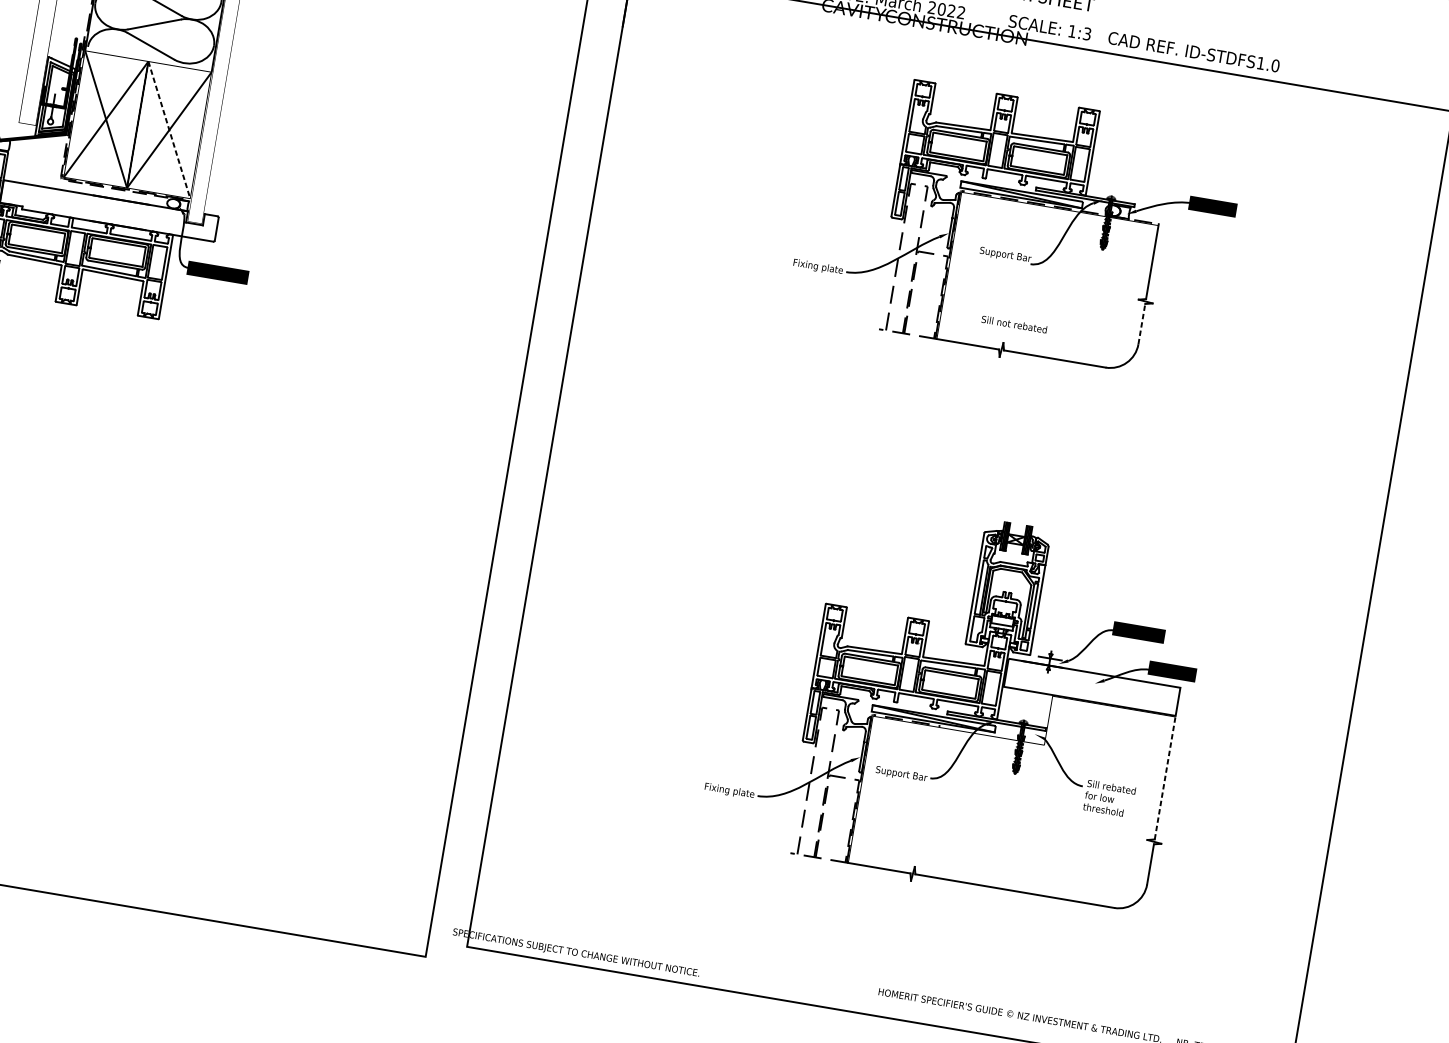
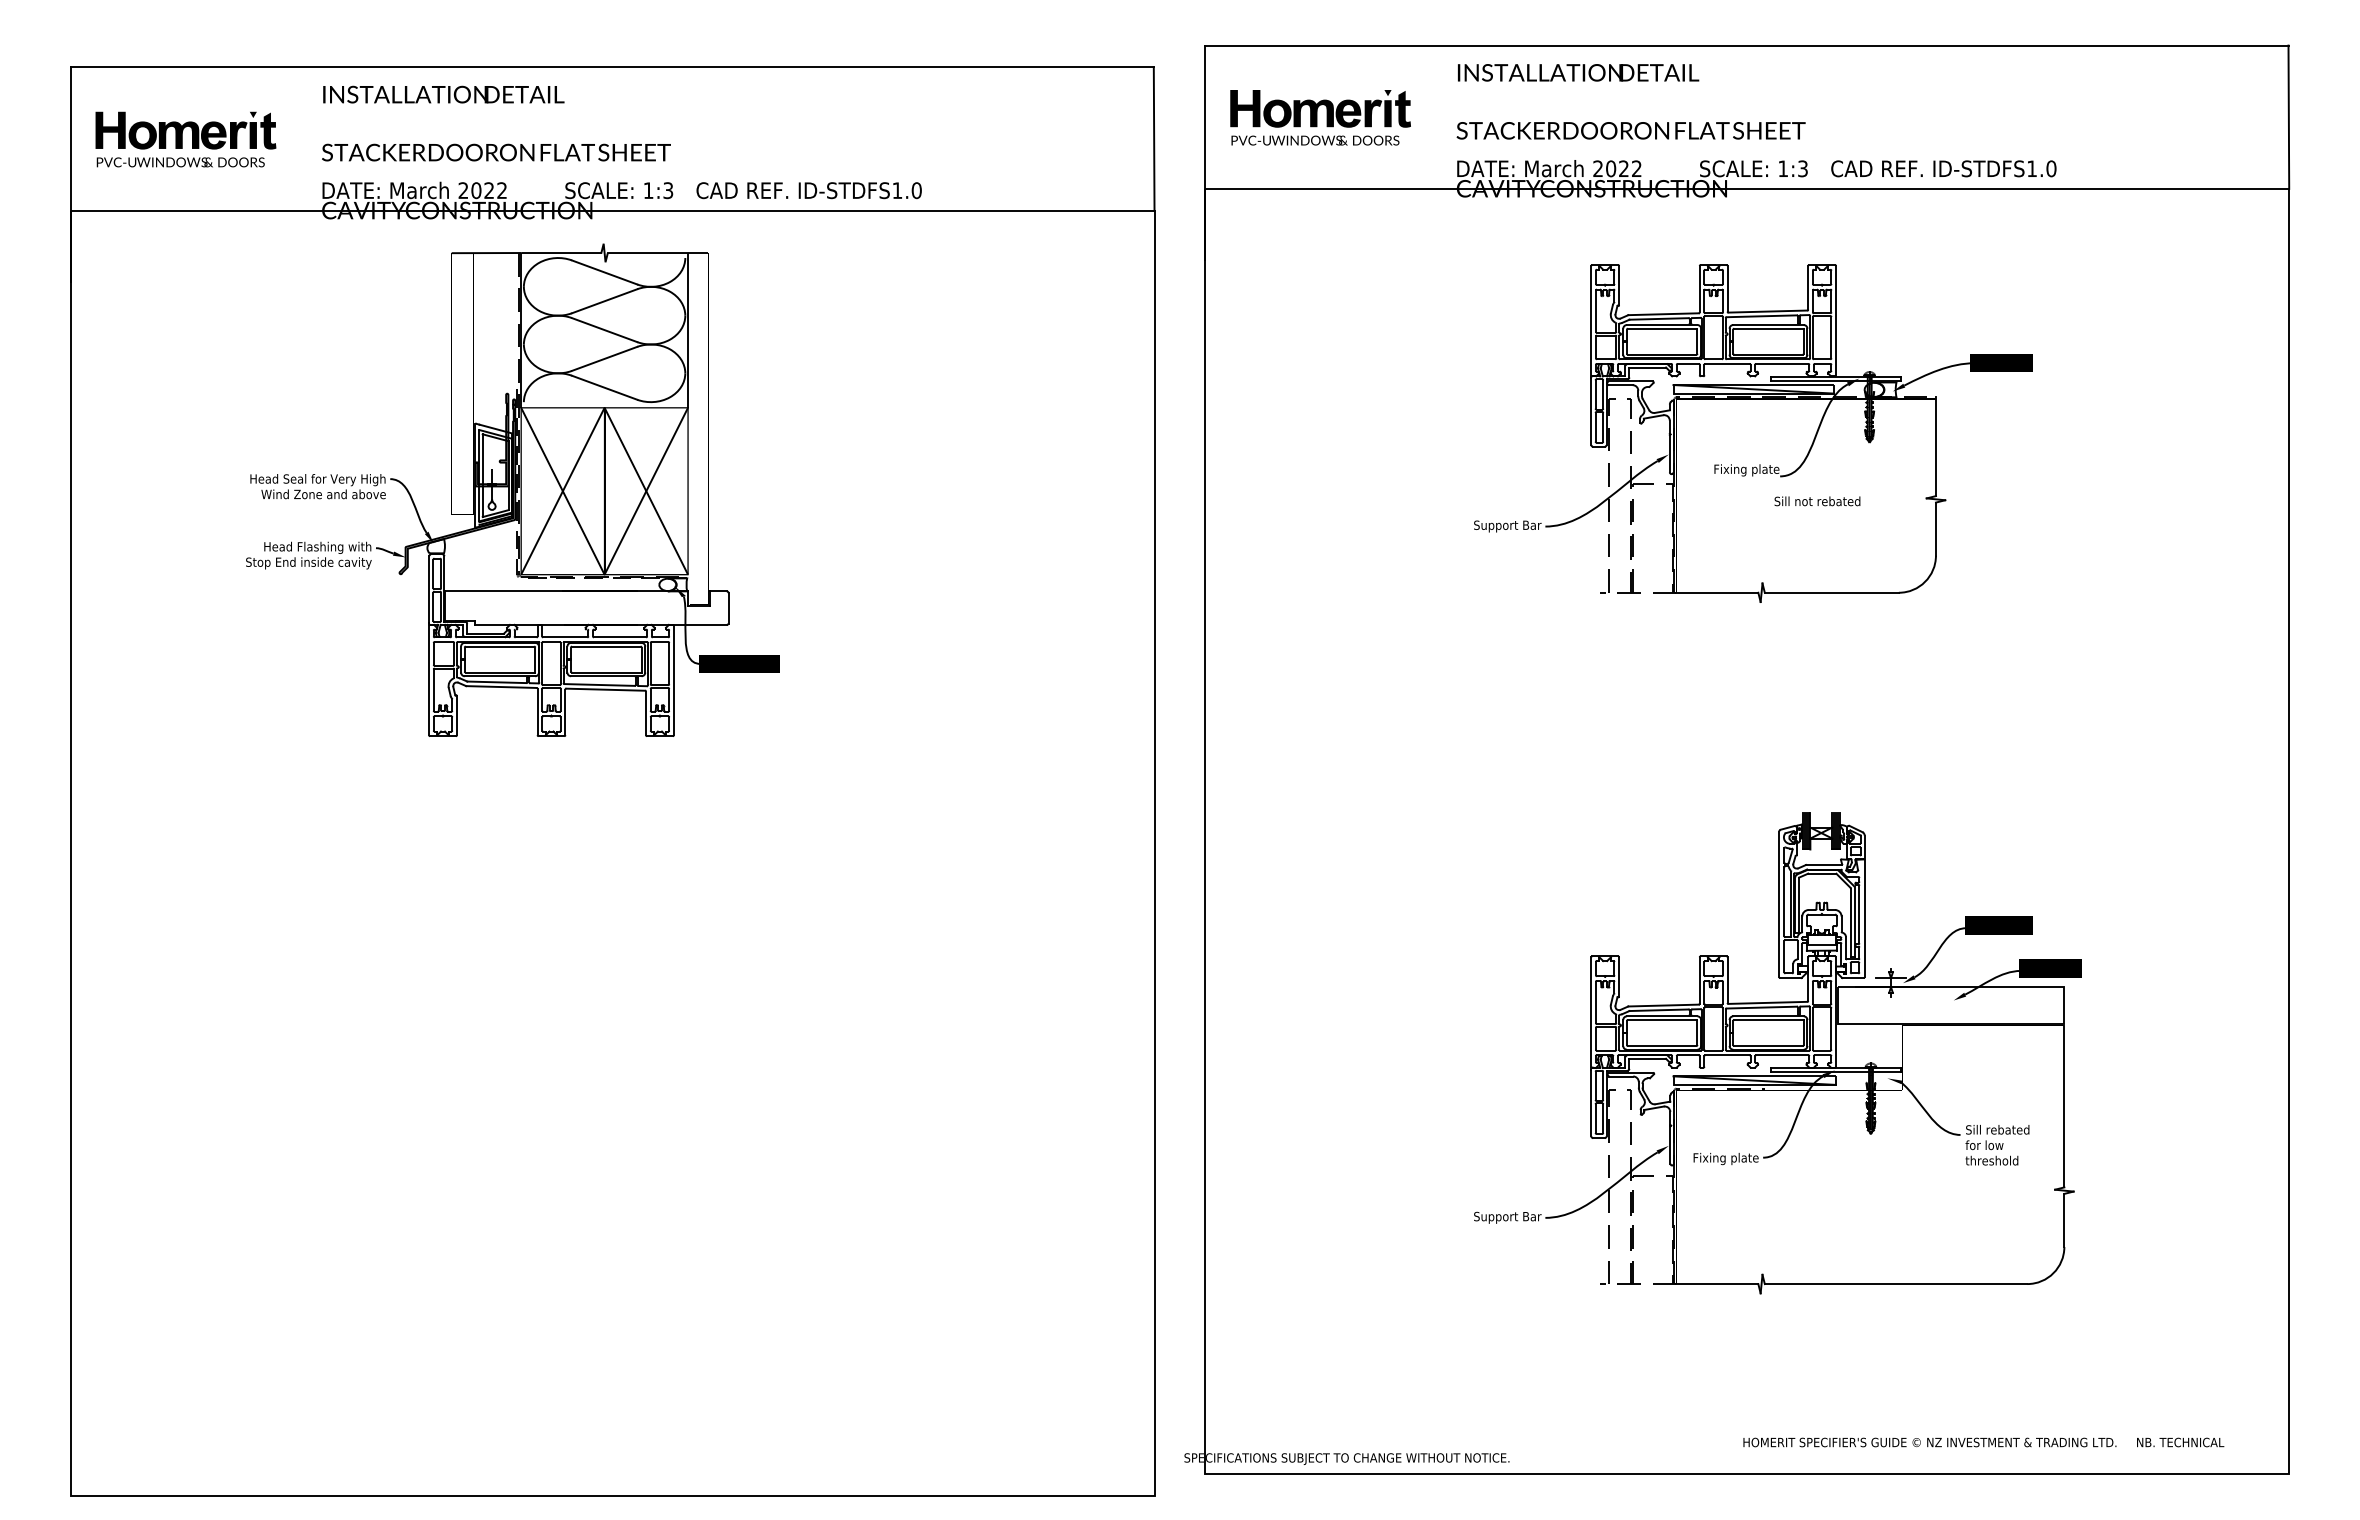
line: (169, 130) -> (646, 491), dashed -> solid
text: (1005, 255) -> (1746, 470), Support Bar -> Fixing plate
text: (817, 267) -> (1507, 526), Fixing plate -> Support Bar
text: (1014, 324) -> (1817, 501), moved
line: (1141, 324) -> (1935, 529), dashed -> solid
text: (901, 774) -> (1725, 1158), Support Bar -> Fixing plate
line: (1165, 778) -> (2064, 1106), dashed -> solid
text: (728, 790) -> (1507, 1217), Fixing plate -> Support Bar

